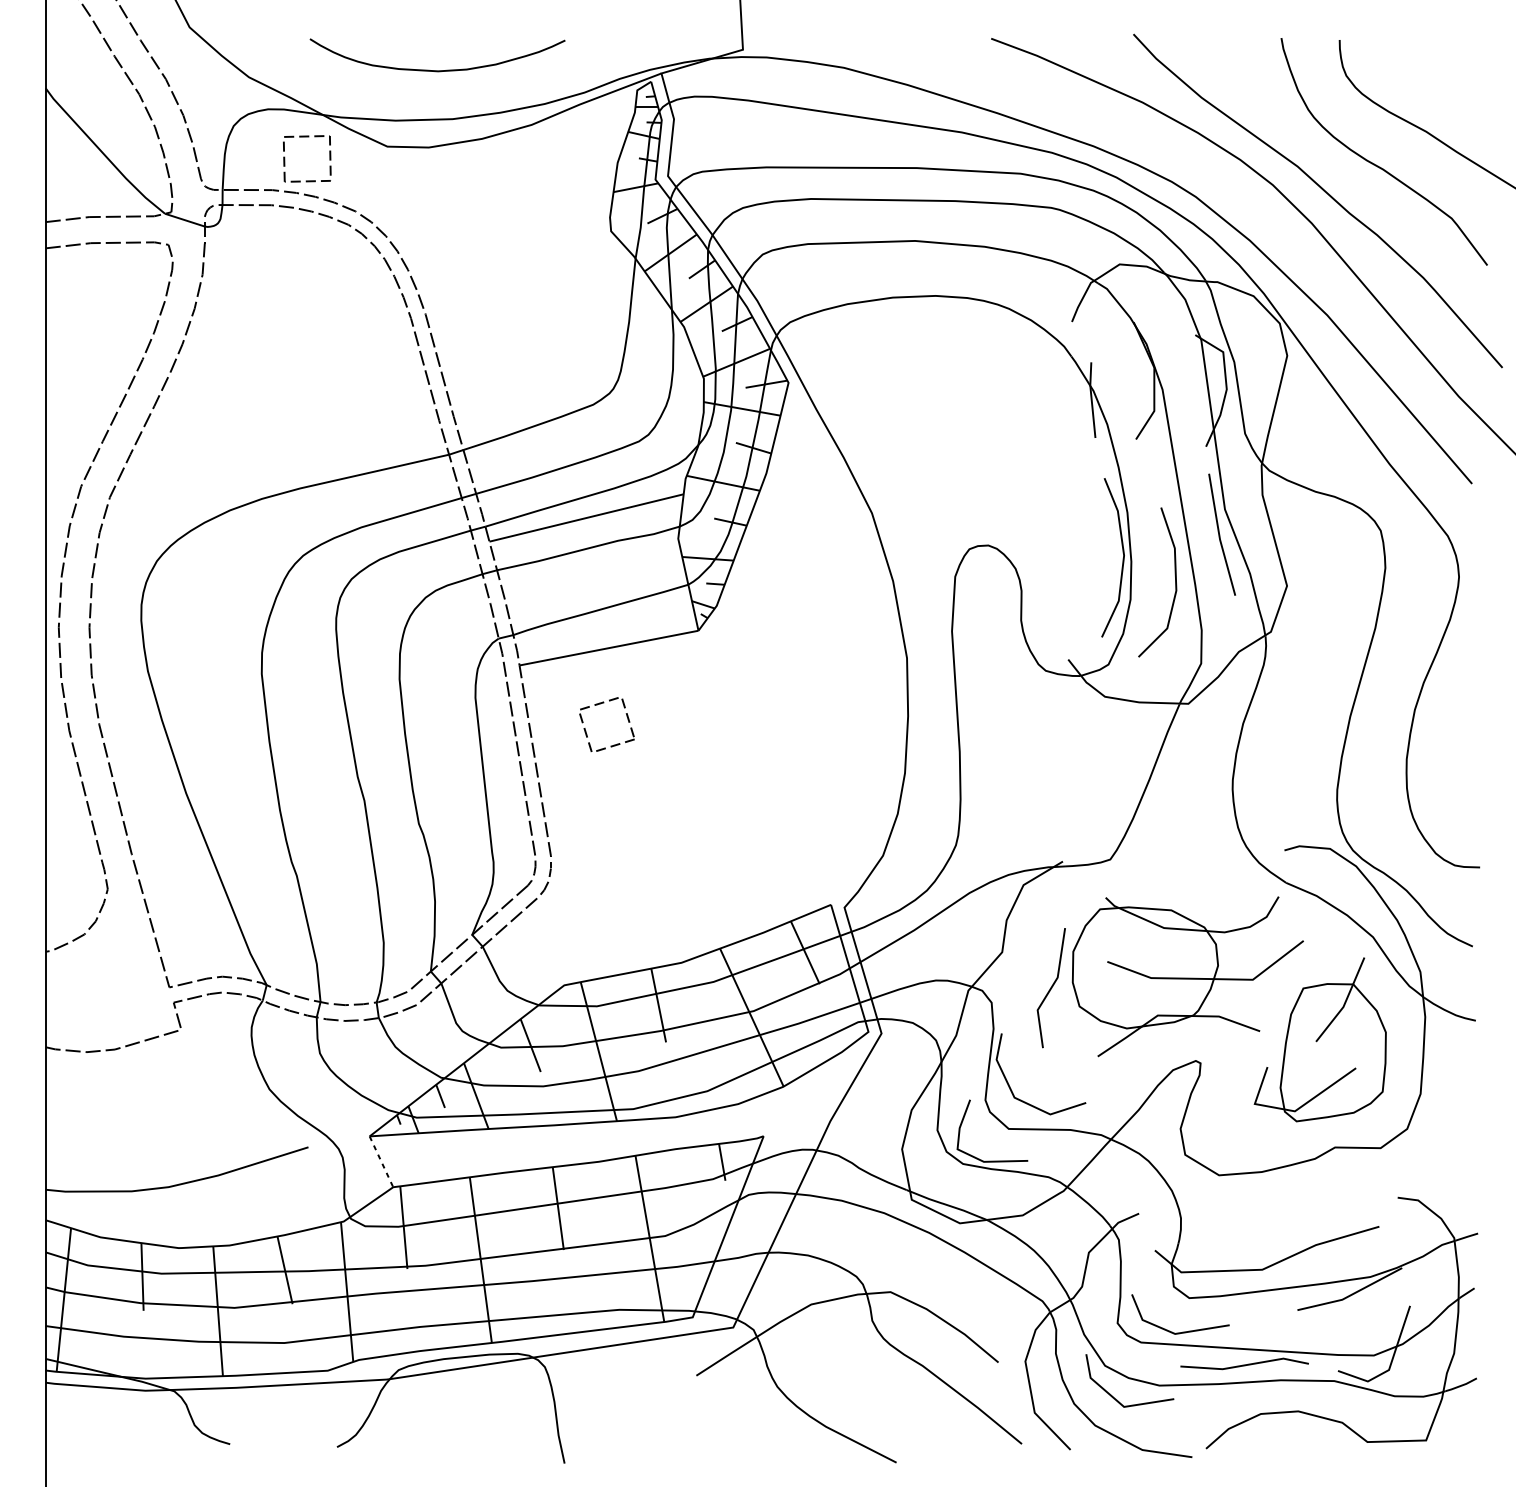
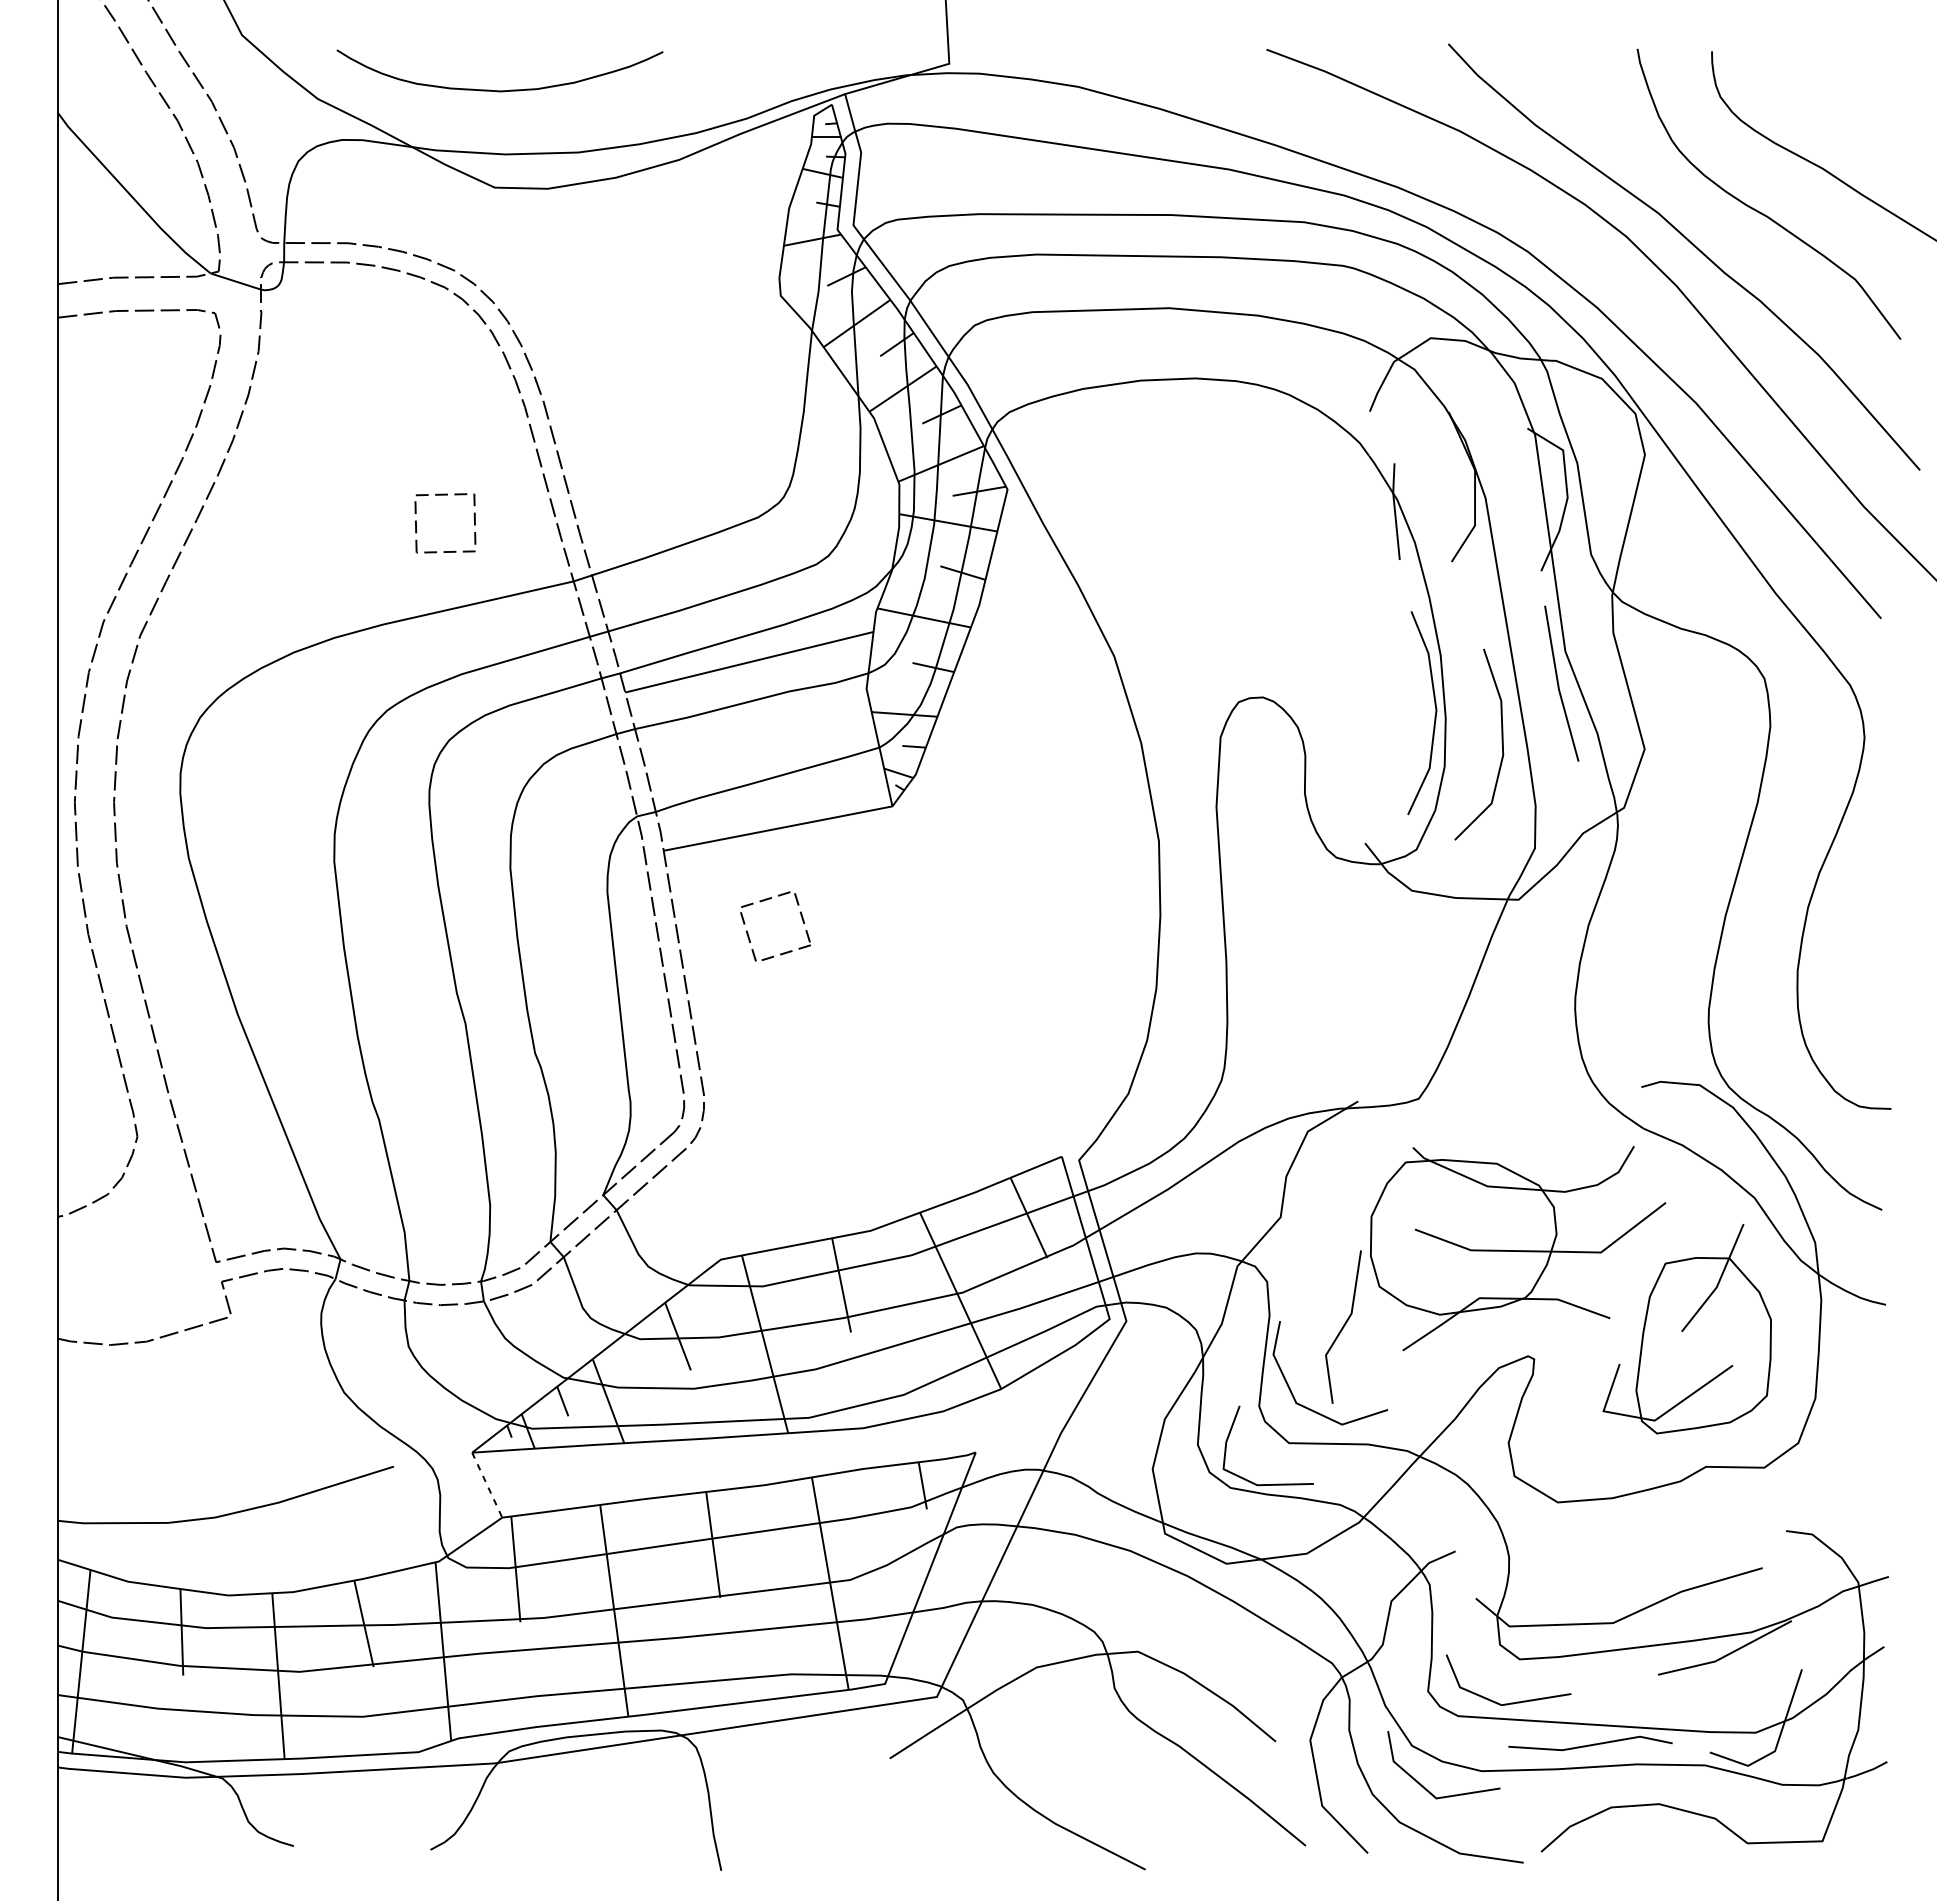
curve: (437, 70) -> (499, 90), moved
part: (307, 137) -> (445, 495), moved
line: (1051, 987) -> (1343, 1326), moved

